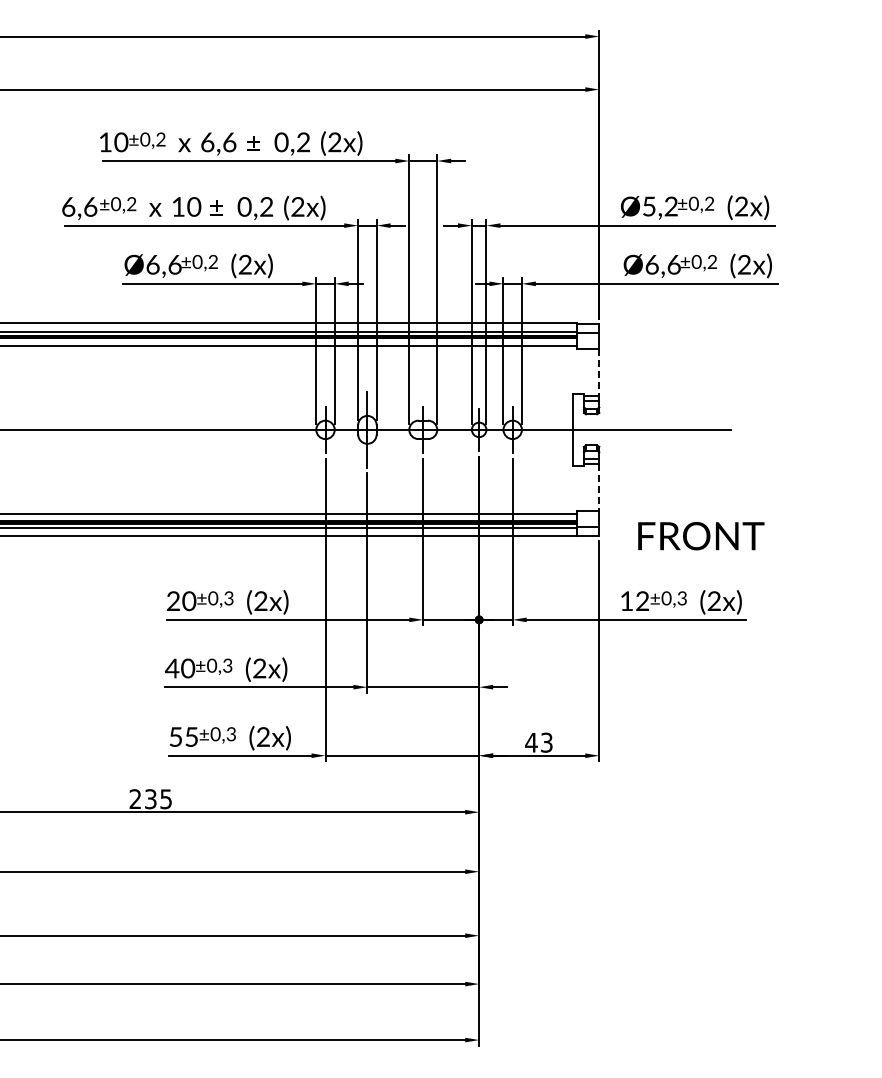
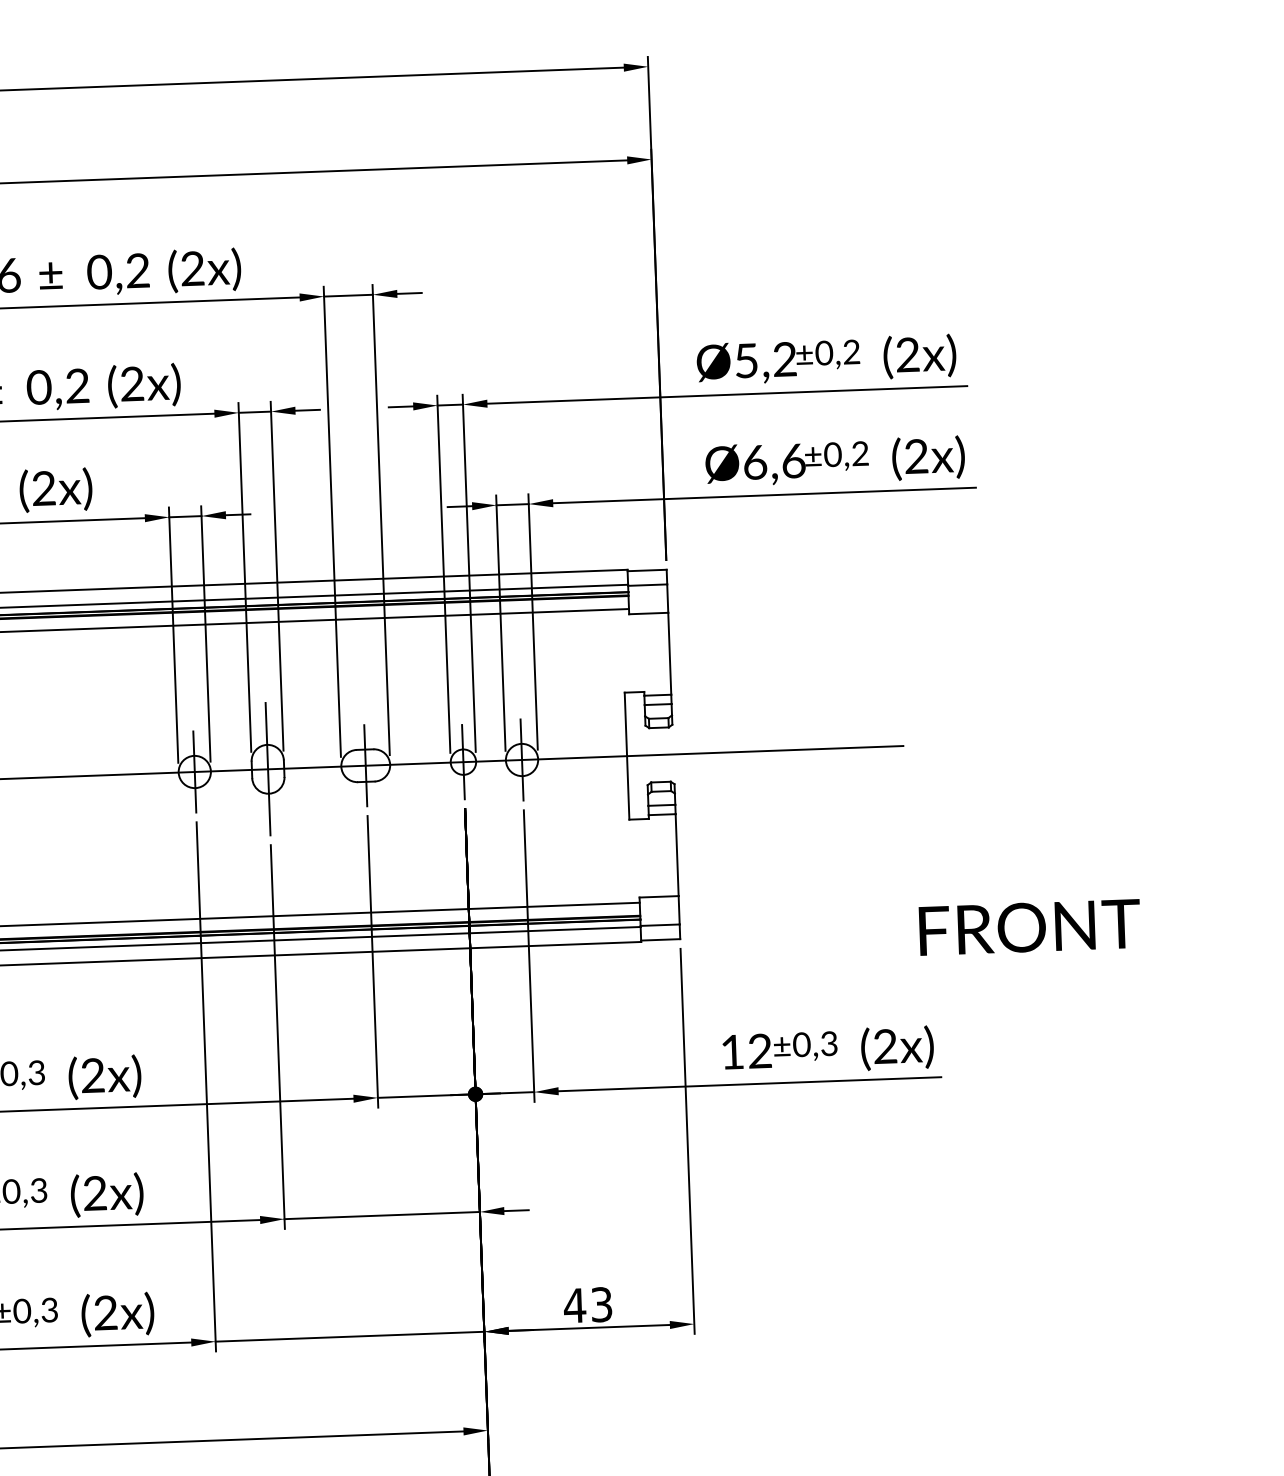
line: (599, 372) -> (670, 654), dashed -> solid
line: (599, 487) -> (677, 855), dashed -> solid
text: (701, 536) -> (1030, 928), moved

